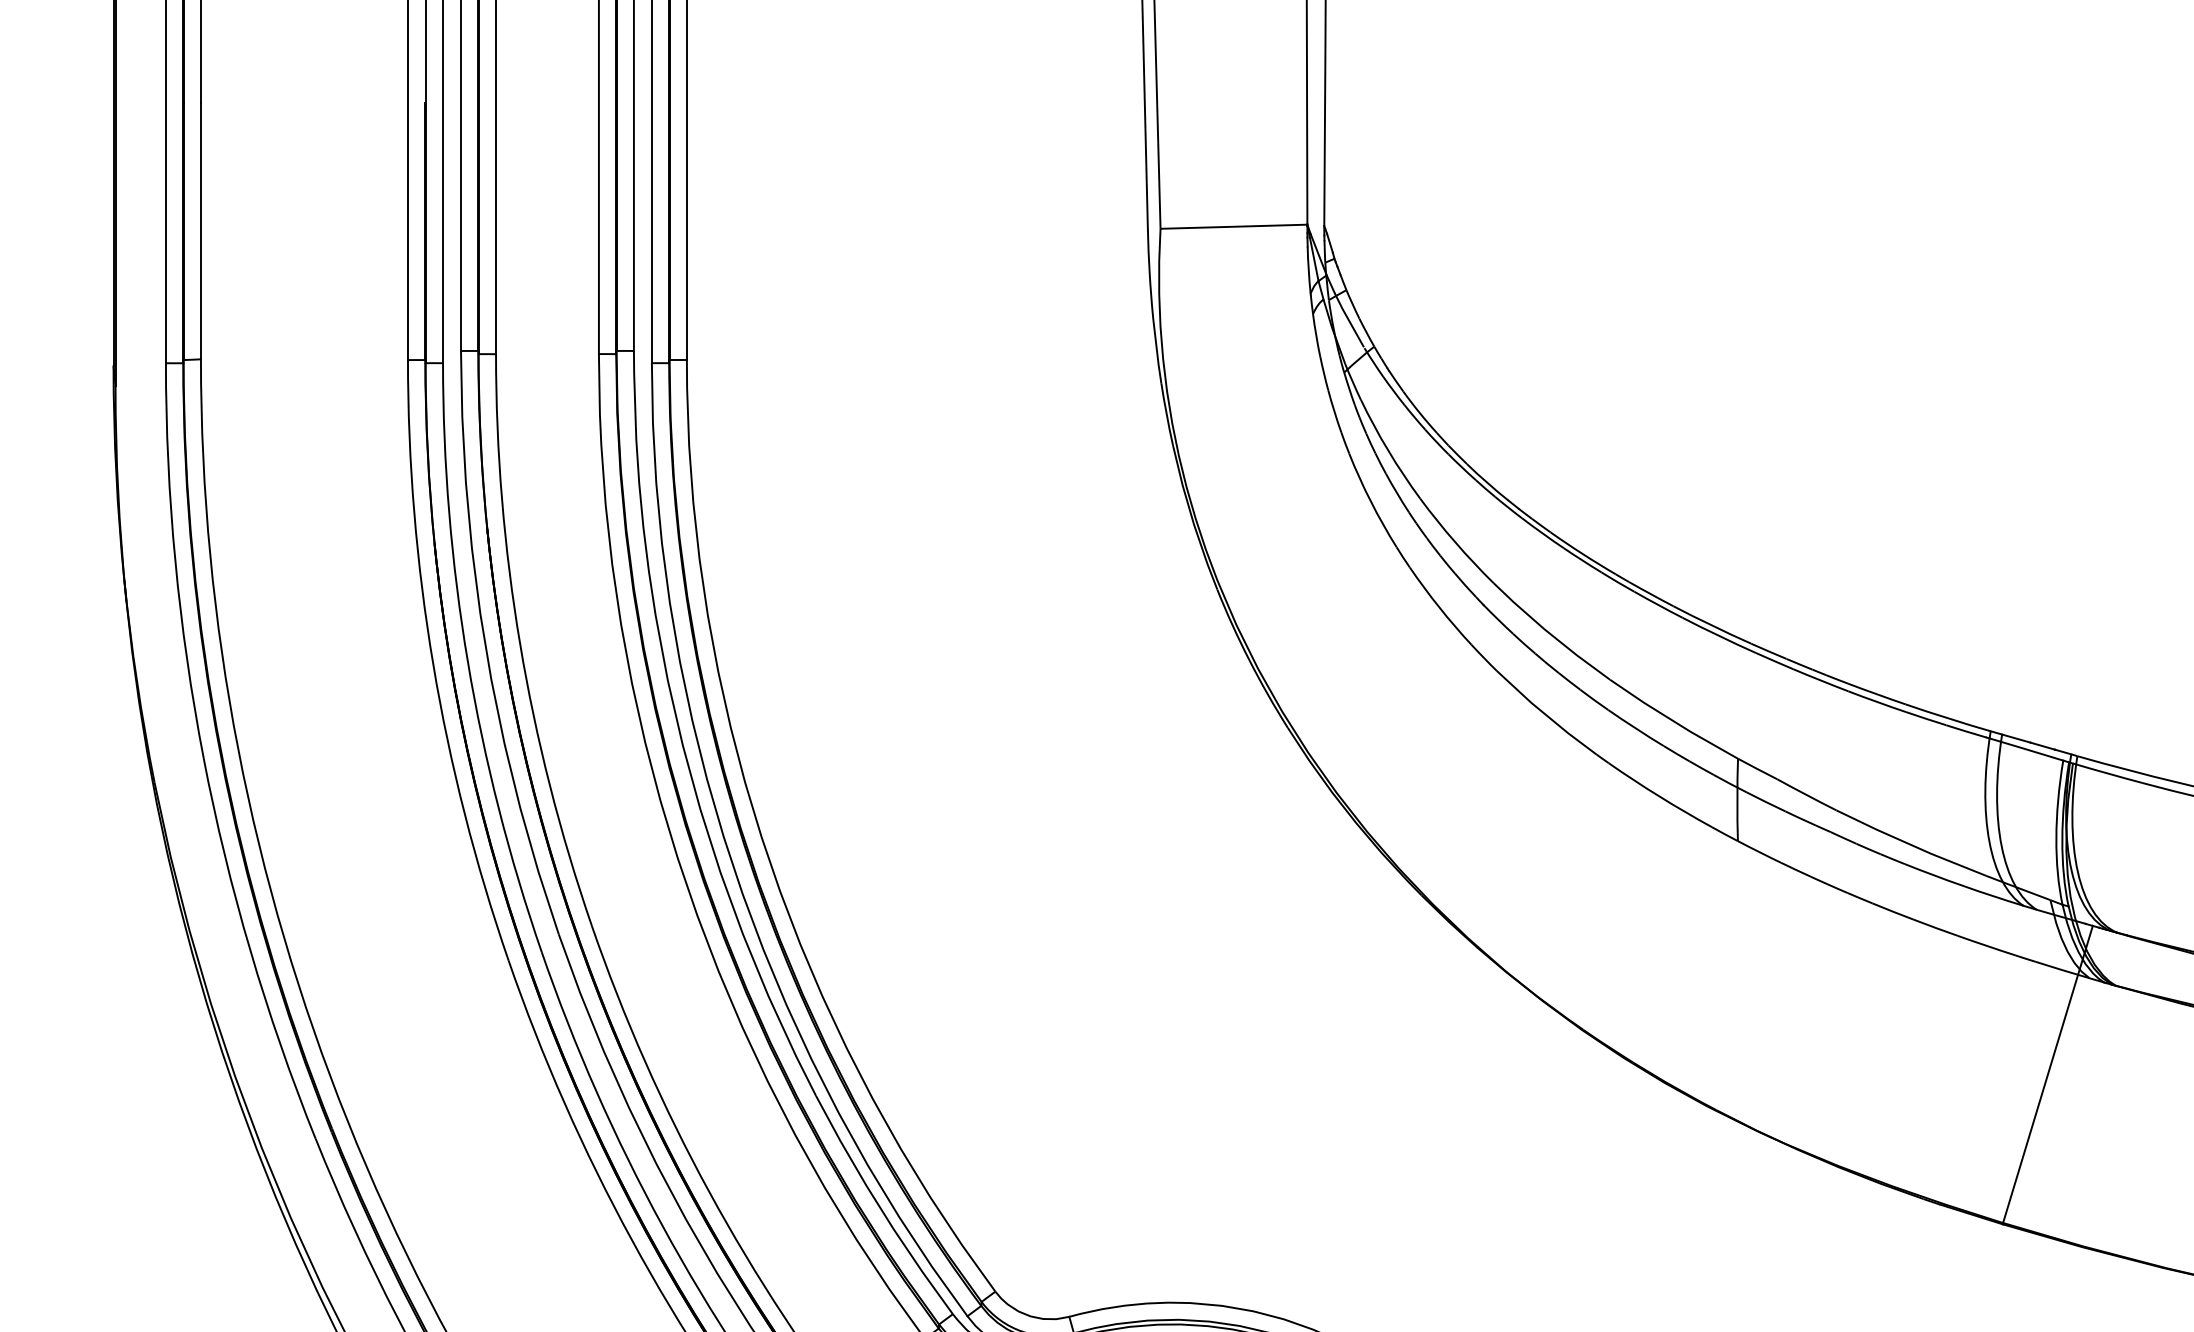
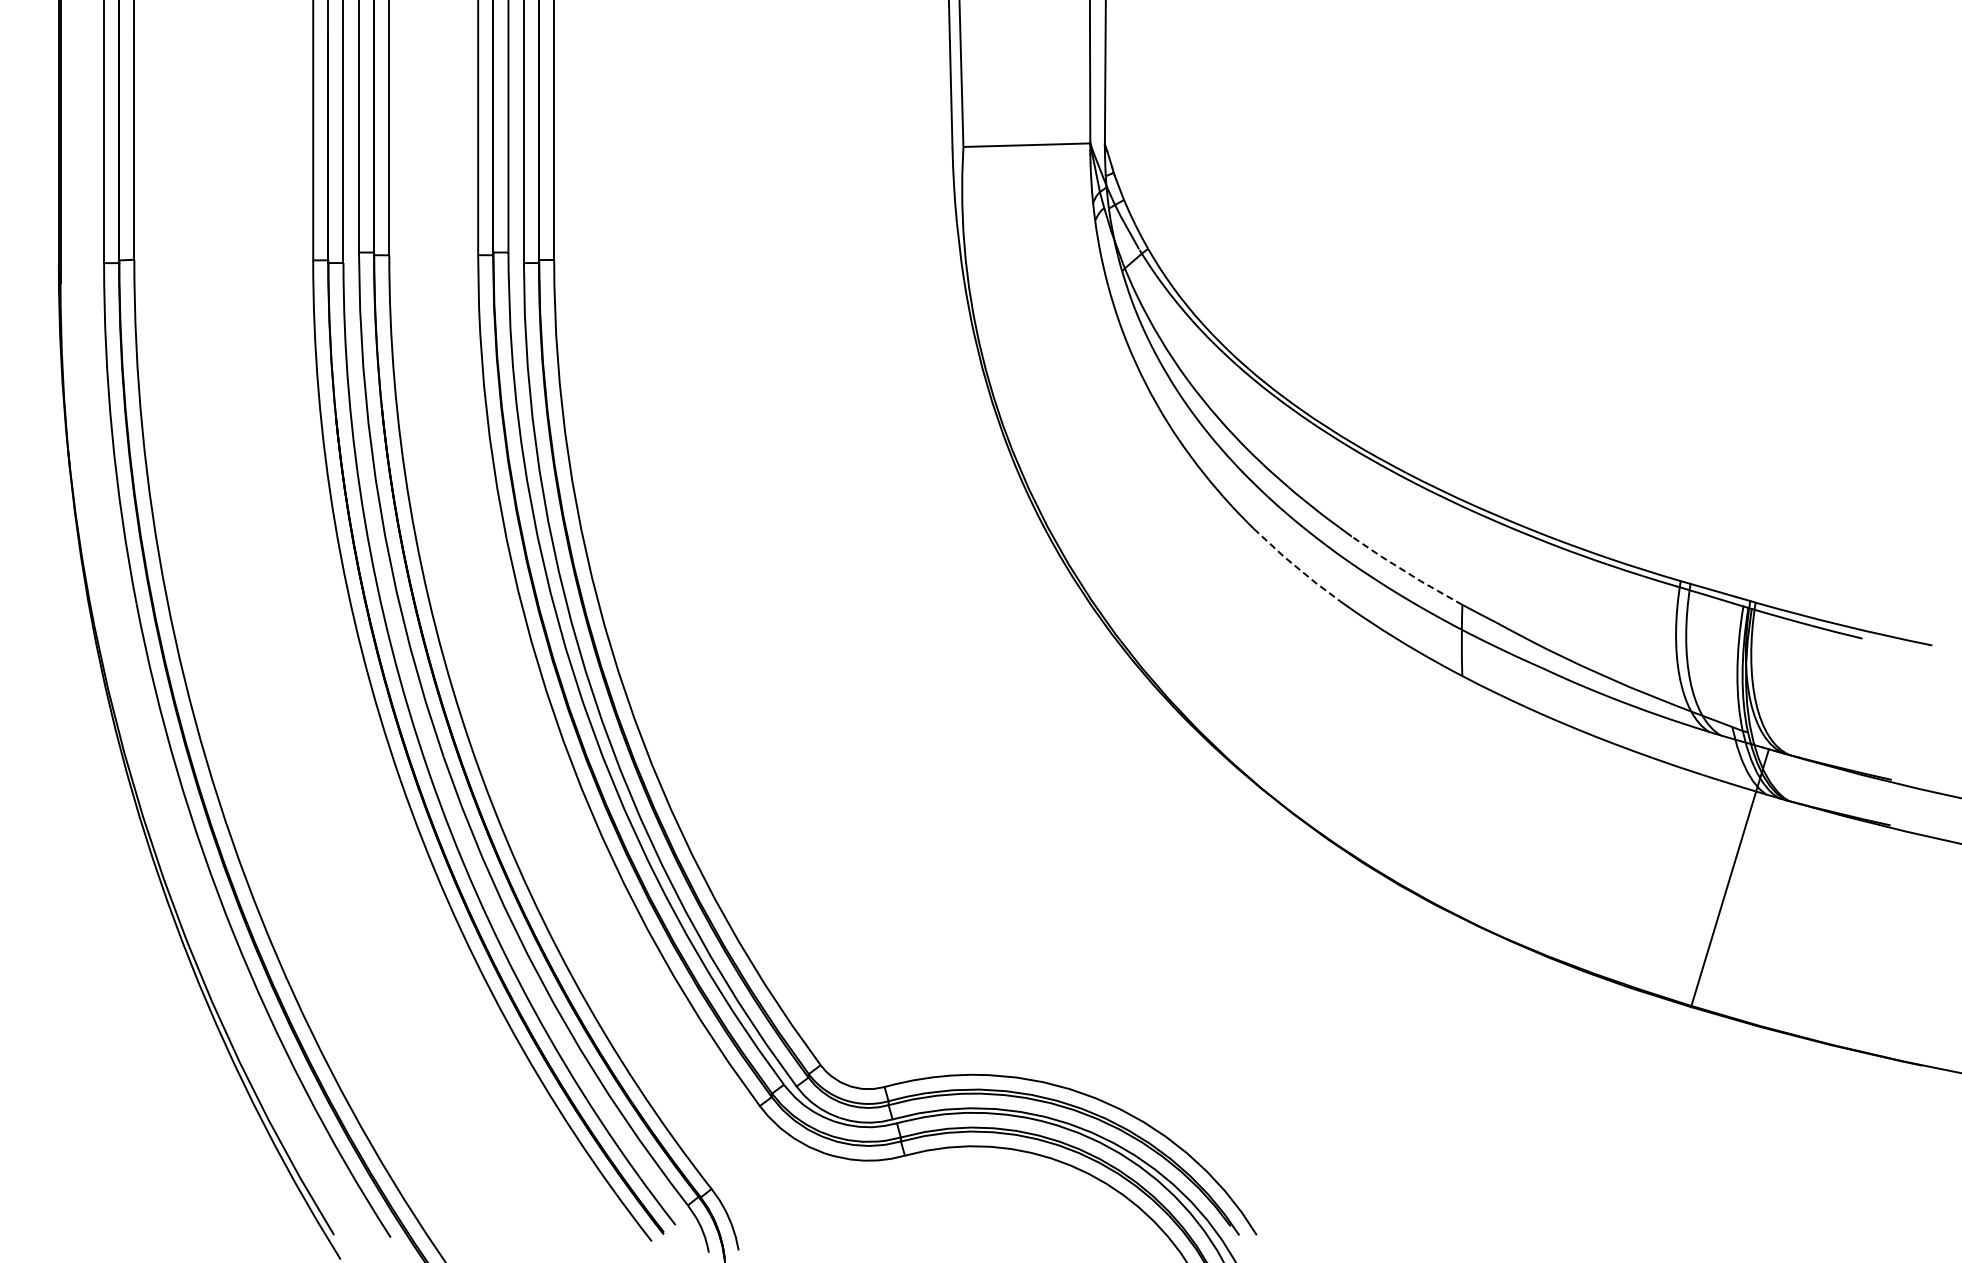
line: (1544, 714) -> (1295, 566), solid -> dashed
line: (1673, 721) -> (1406, 572), solid -> dashed

